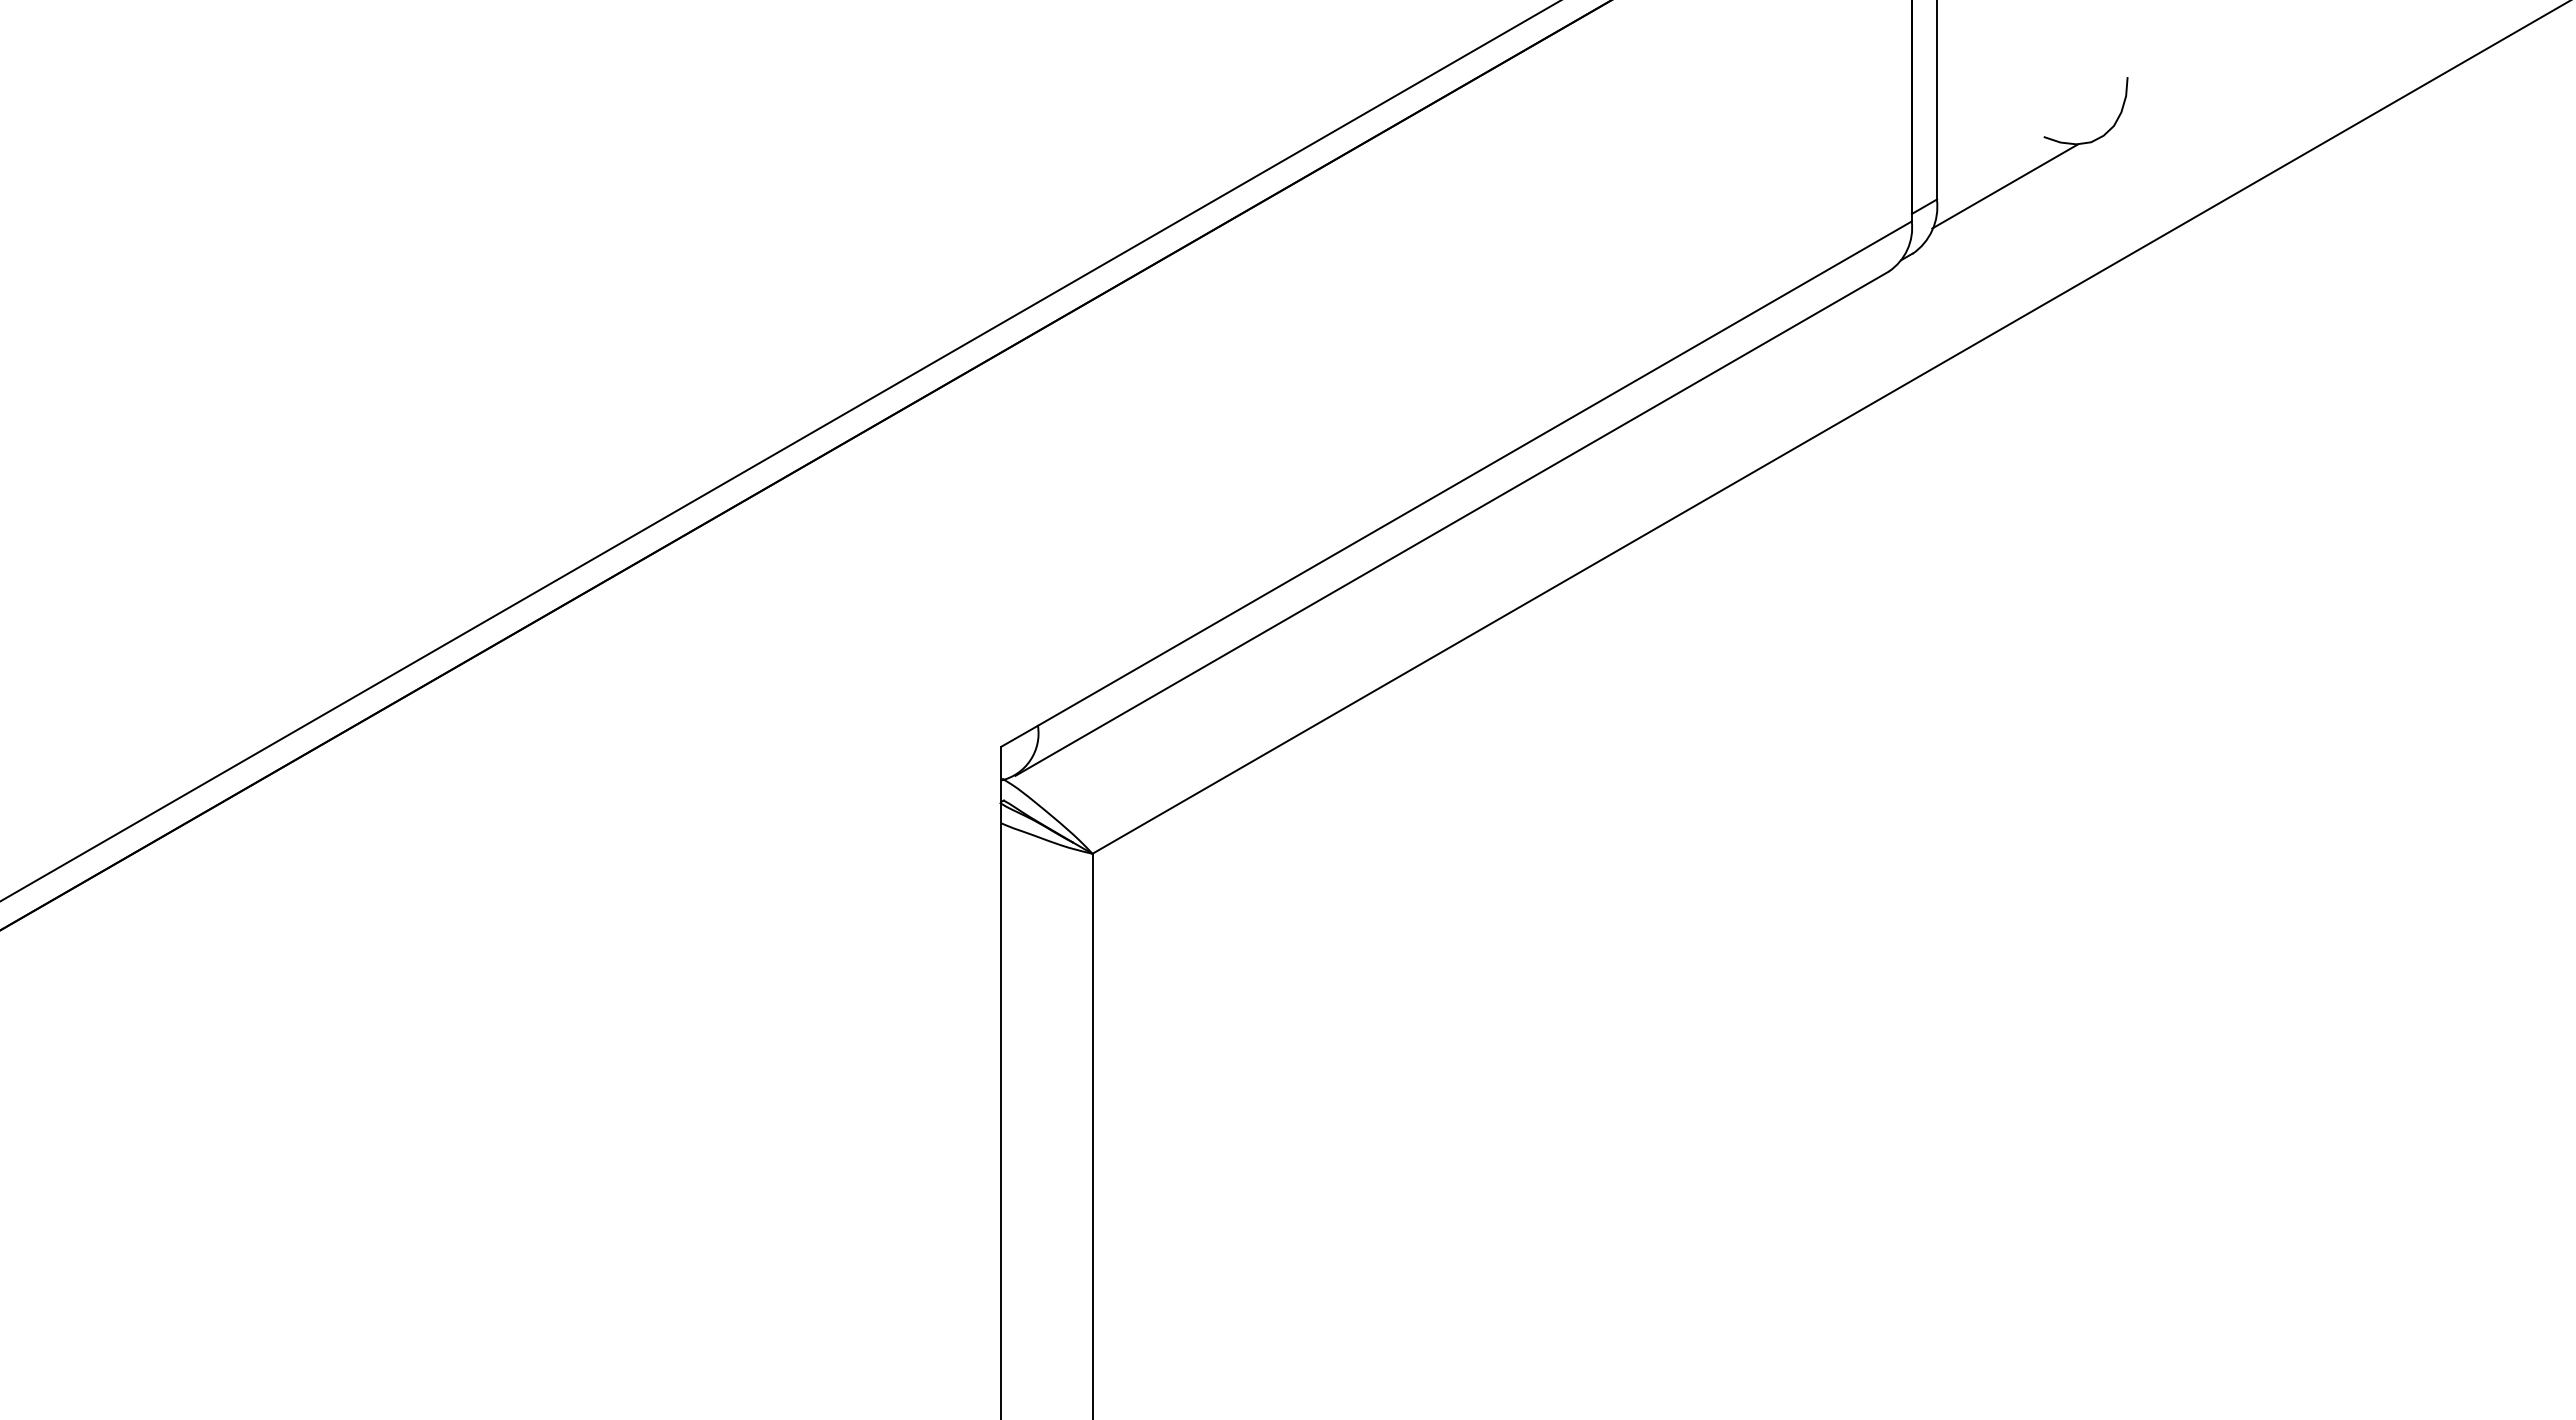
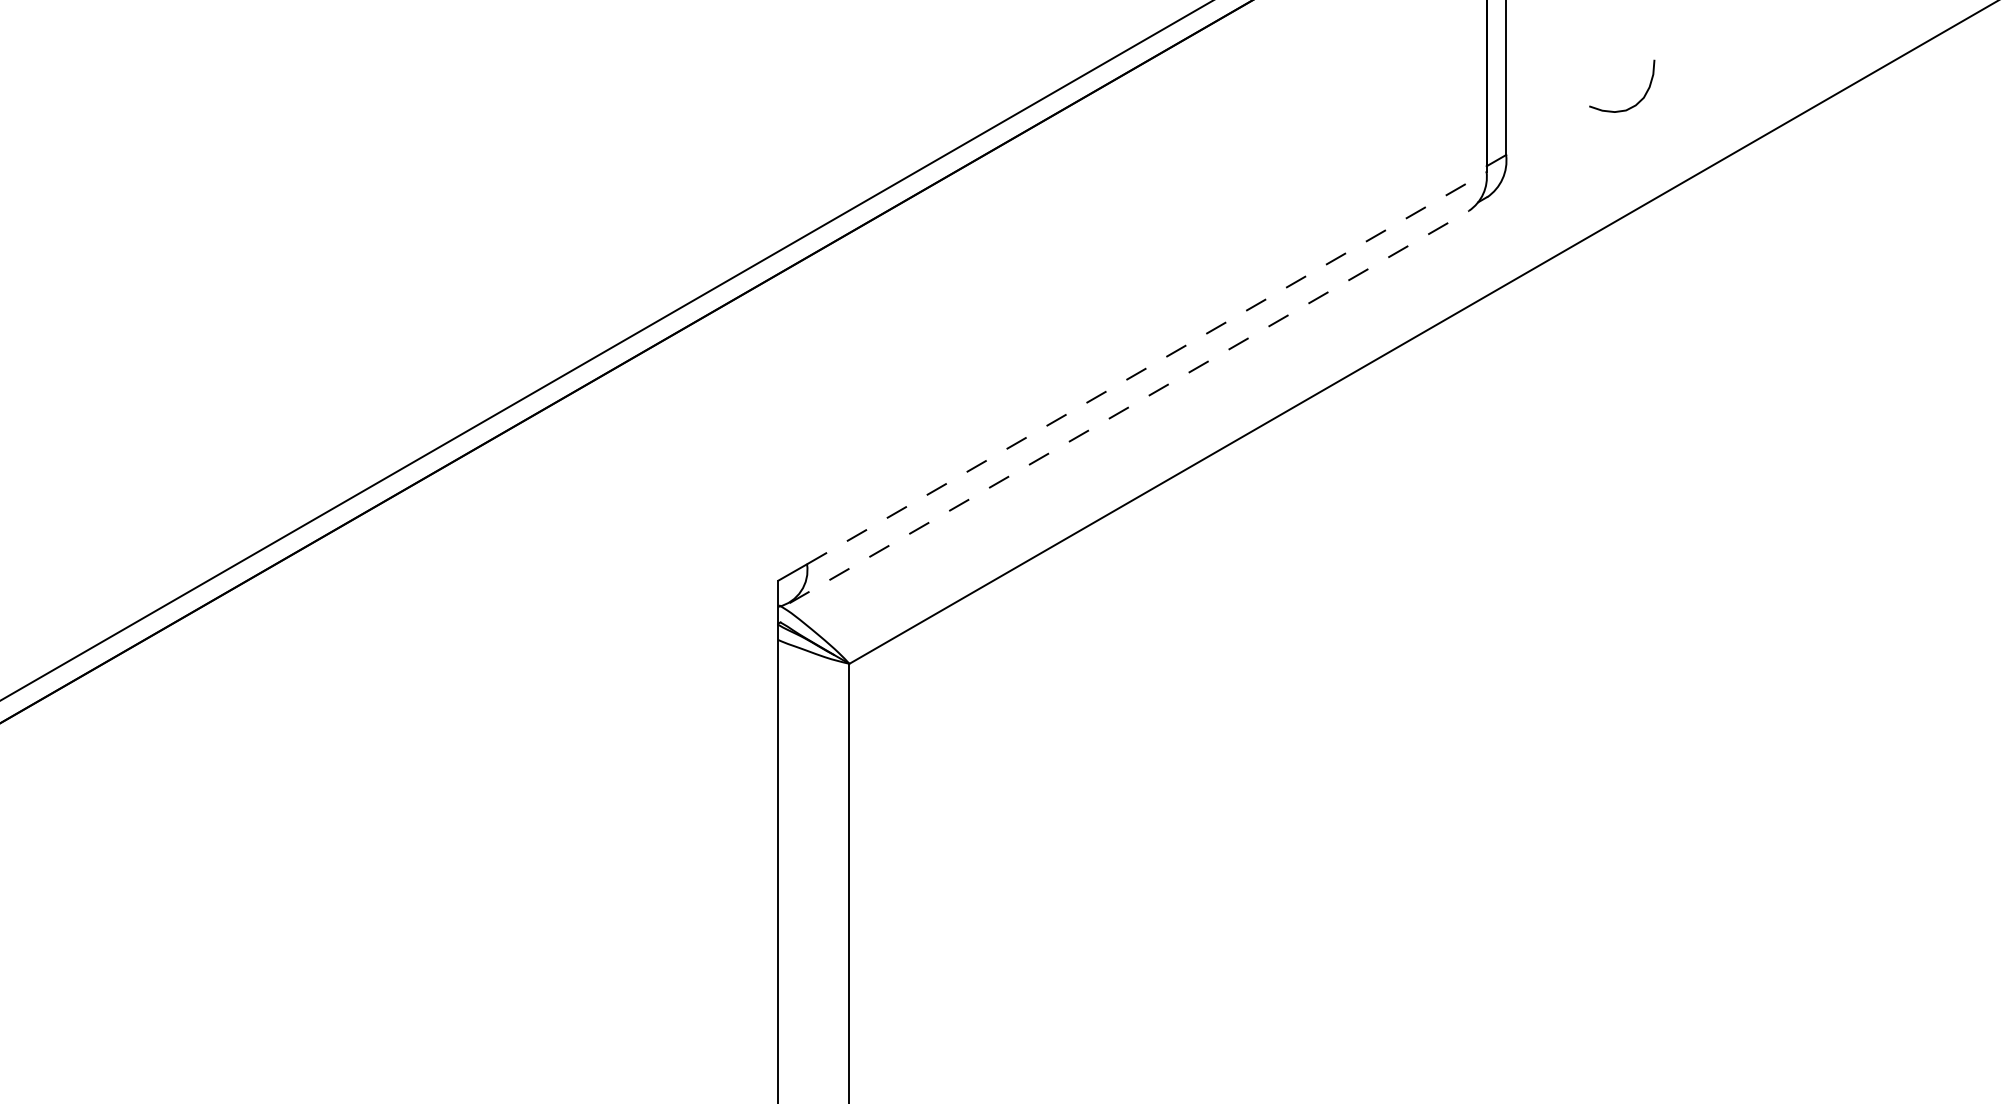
line: (2005, 186) -> (1559, 144), removed
line: (1474, 473) -> (1146, 368), solid -> dashed
line: (1452, 523) -> (1129, 406), solid -> dashed

